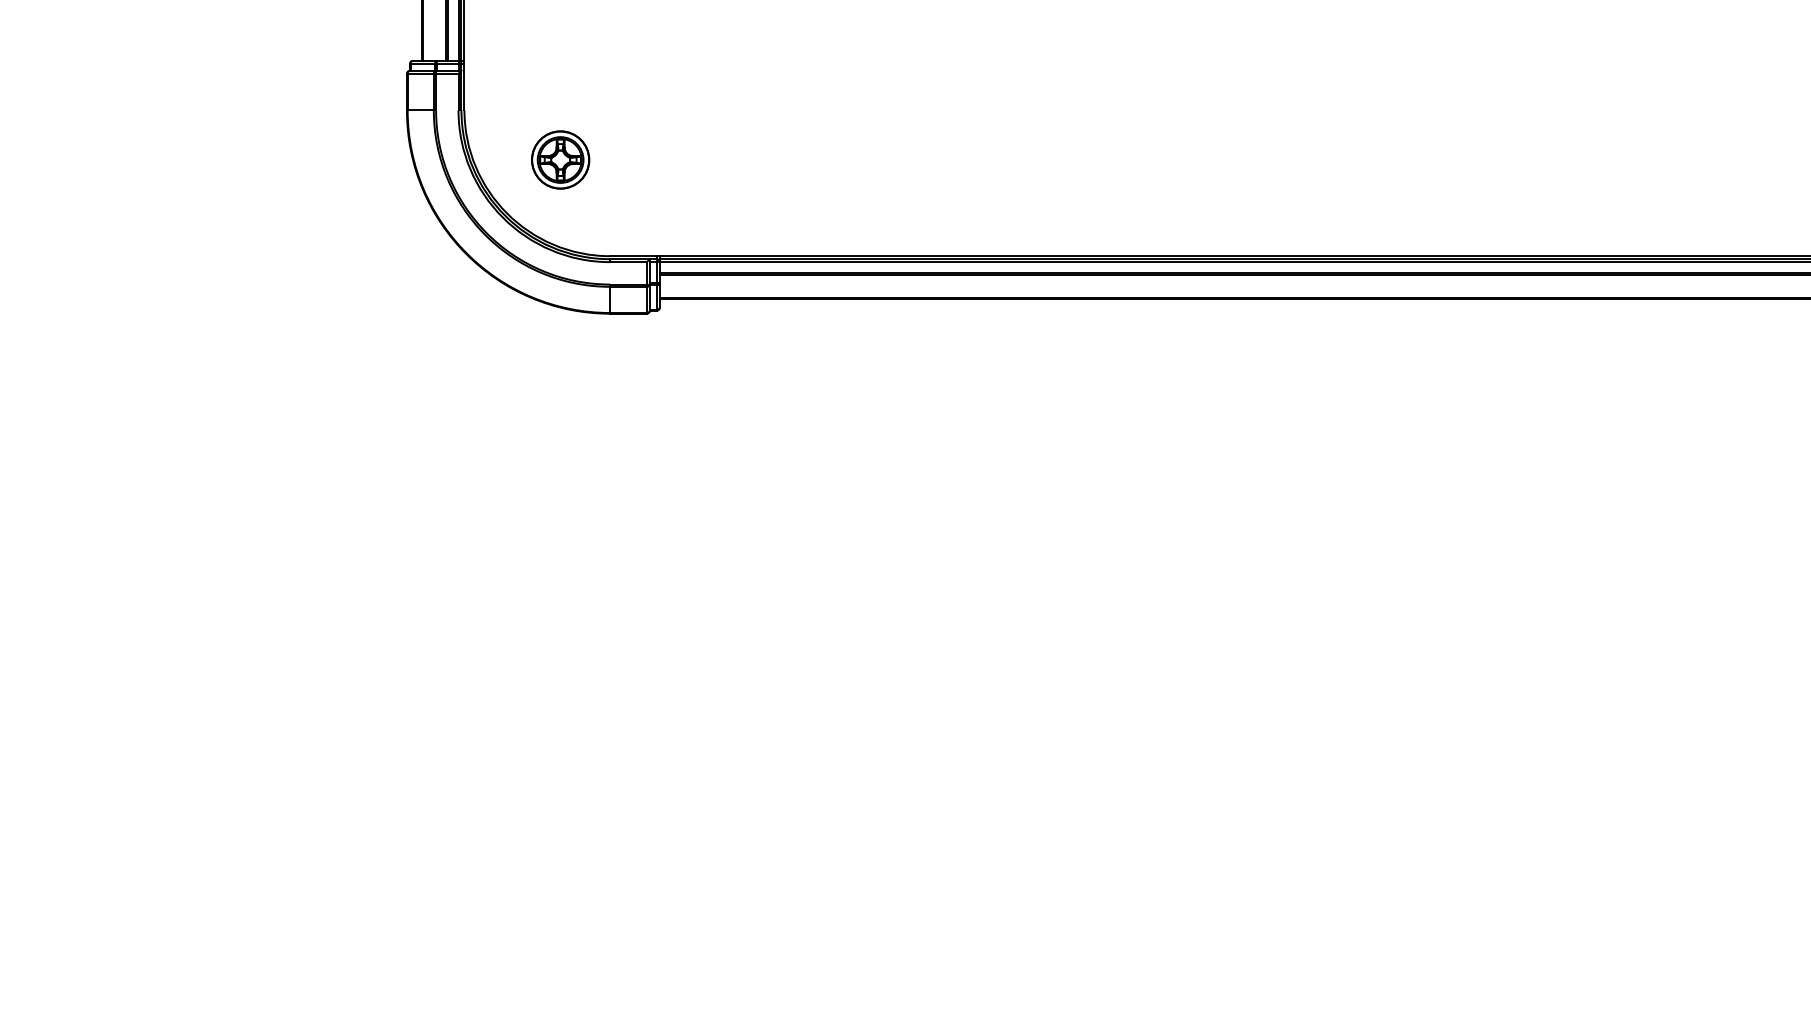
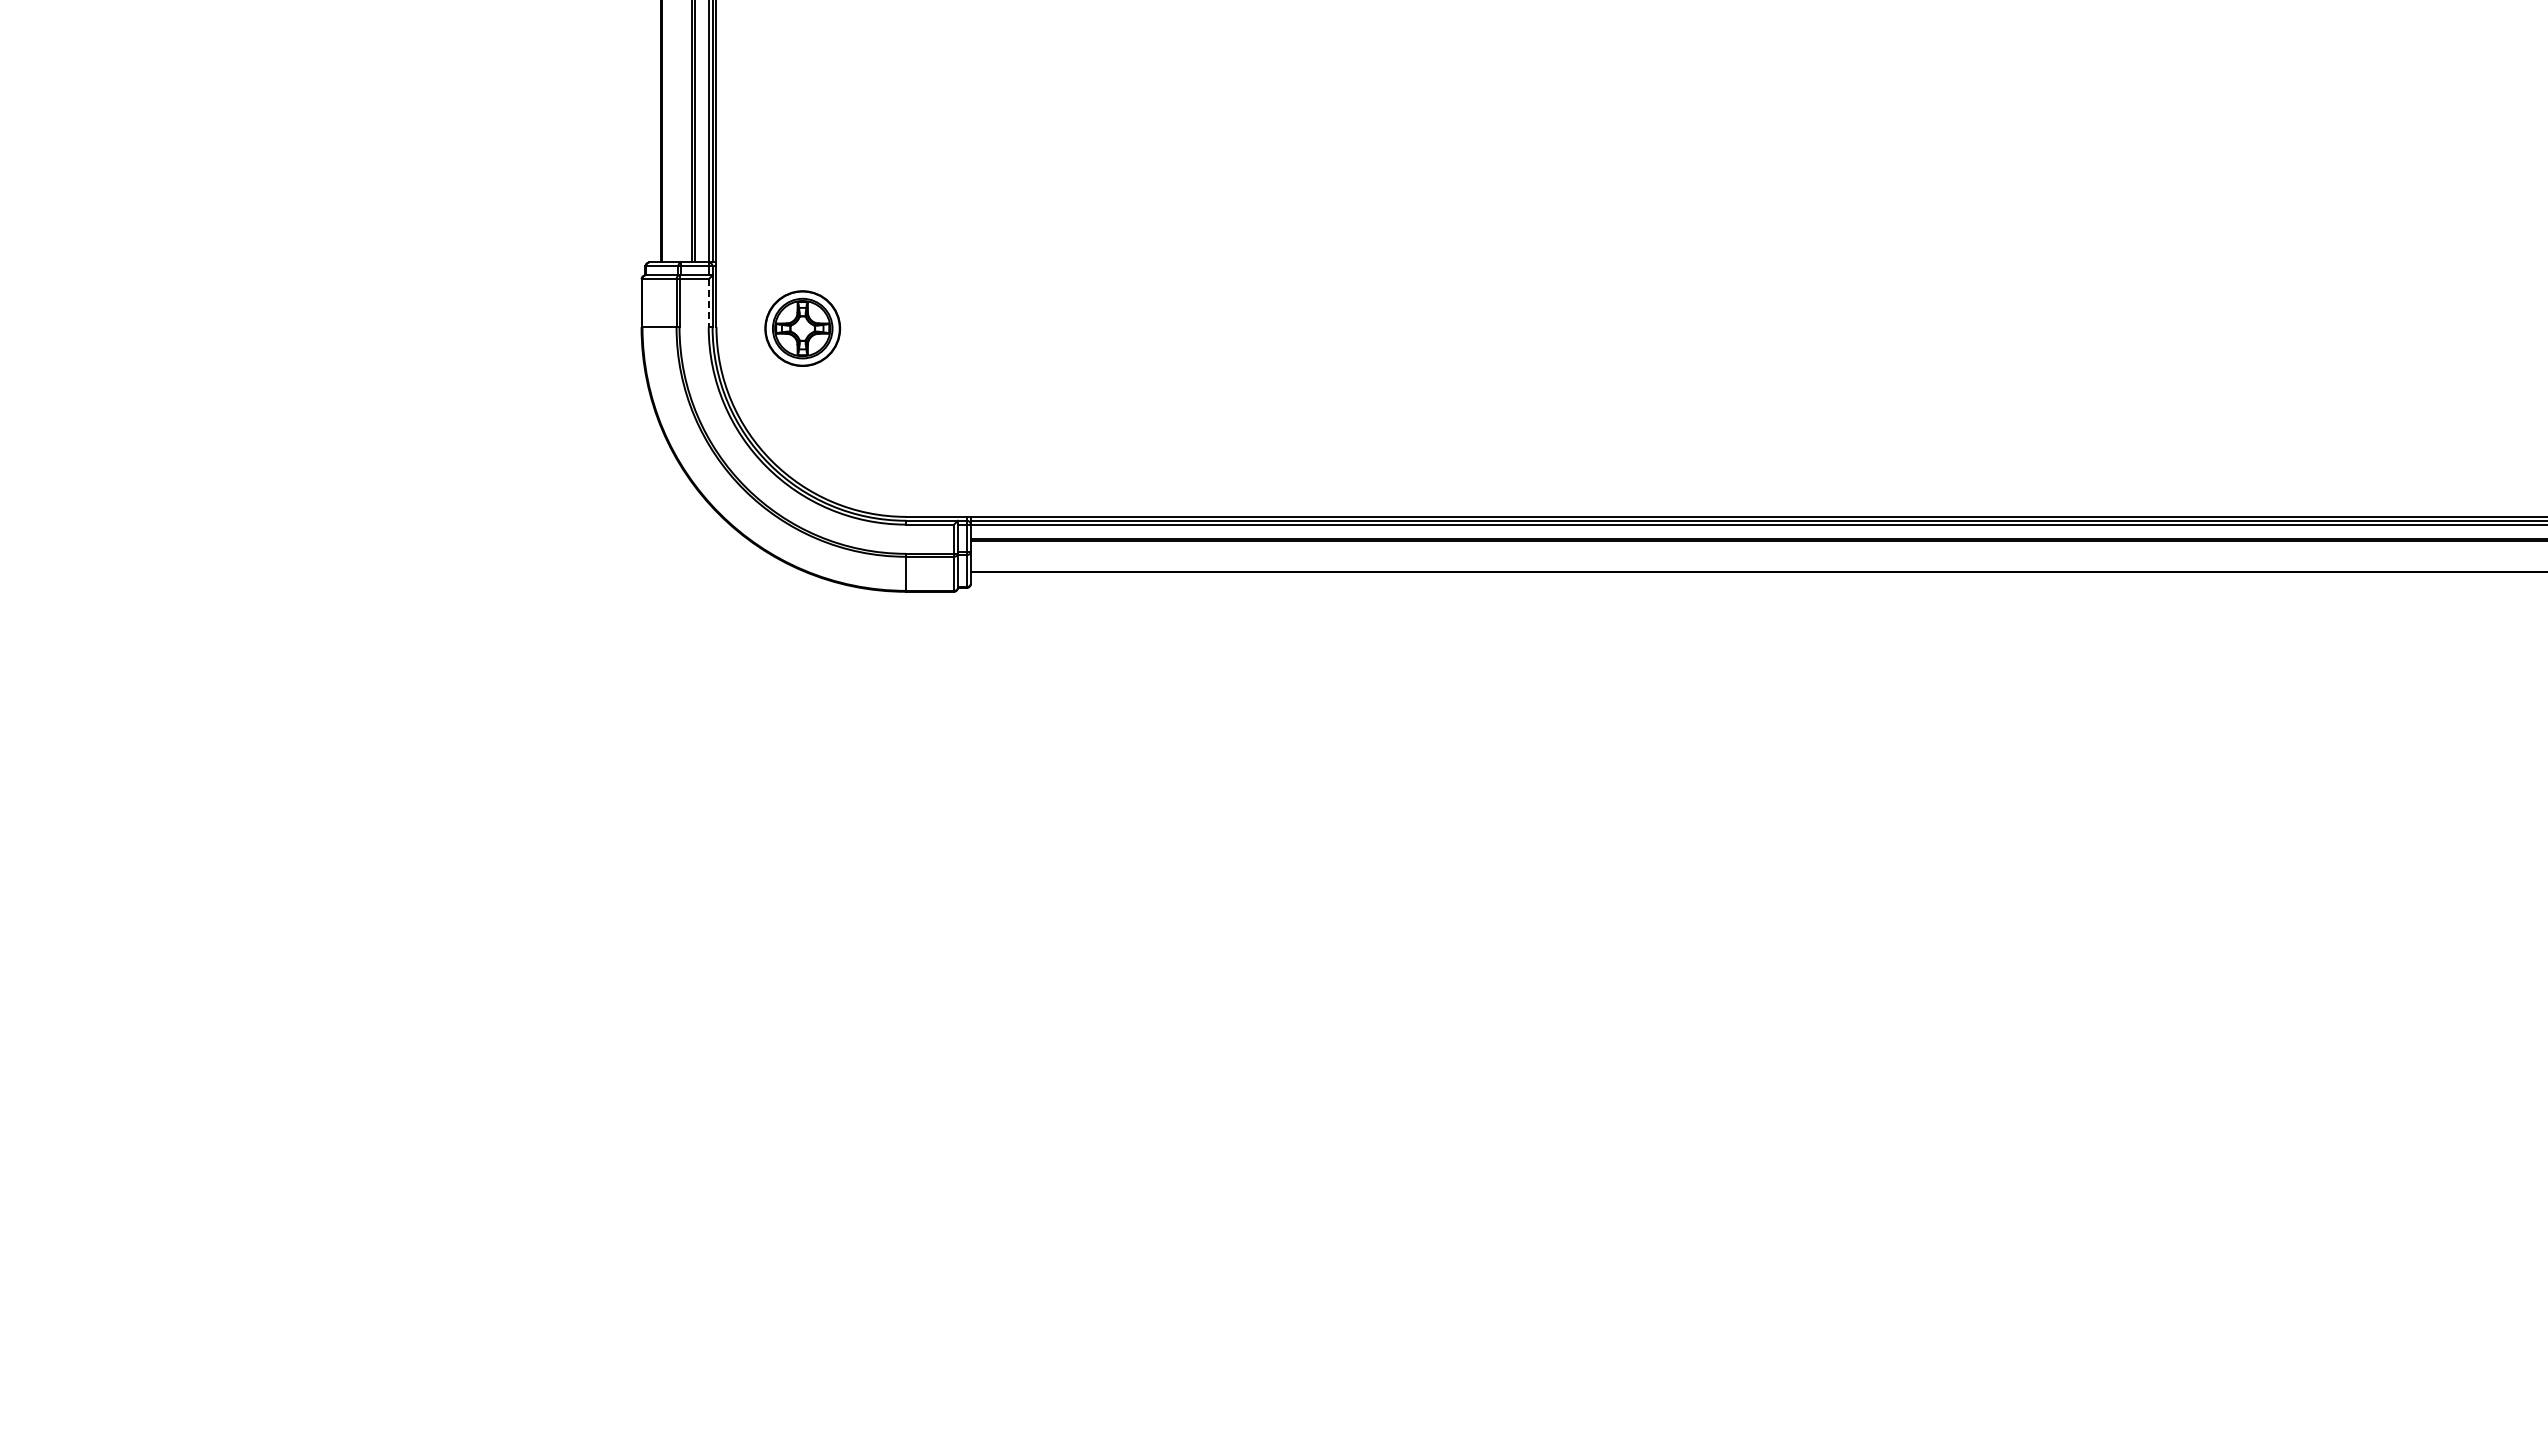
line: (458, 92) -> (708, 303), solid -> dashed
part: (560, 159) -> (802, 328), moved

